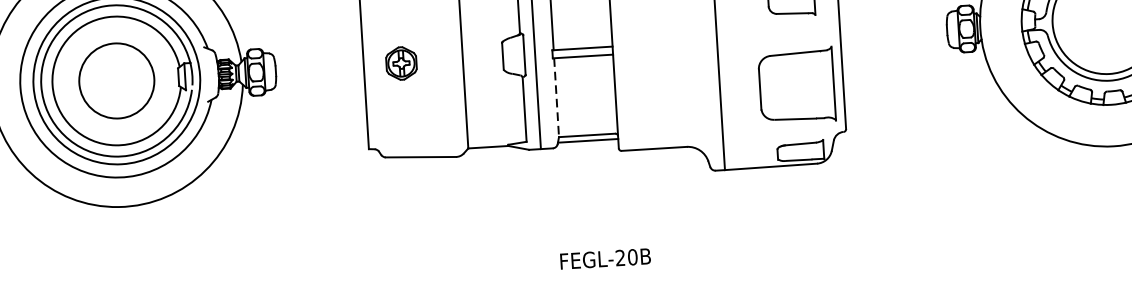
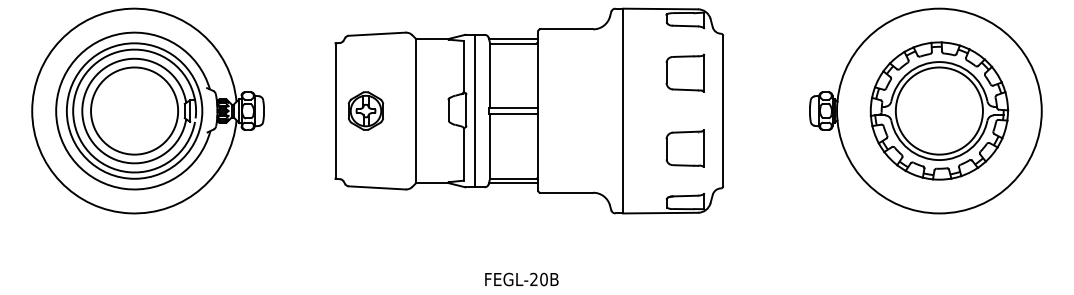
part: (401, 62) -> (366, 110), size x1.43
circle: (116, 80) -> (134, 110), size x1.43
part: (795, 85) -> (684, 148), size x0.62
line: (557, 97) -> (490, 146), dashed -> solid

